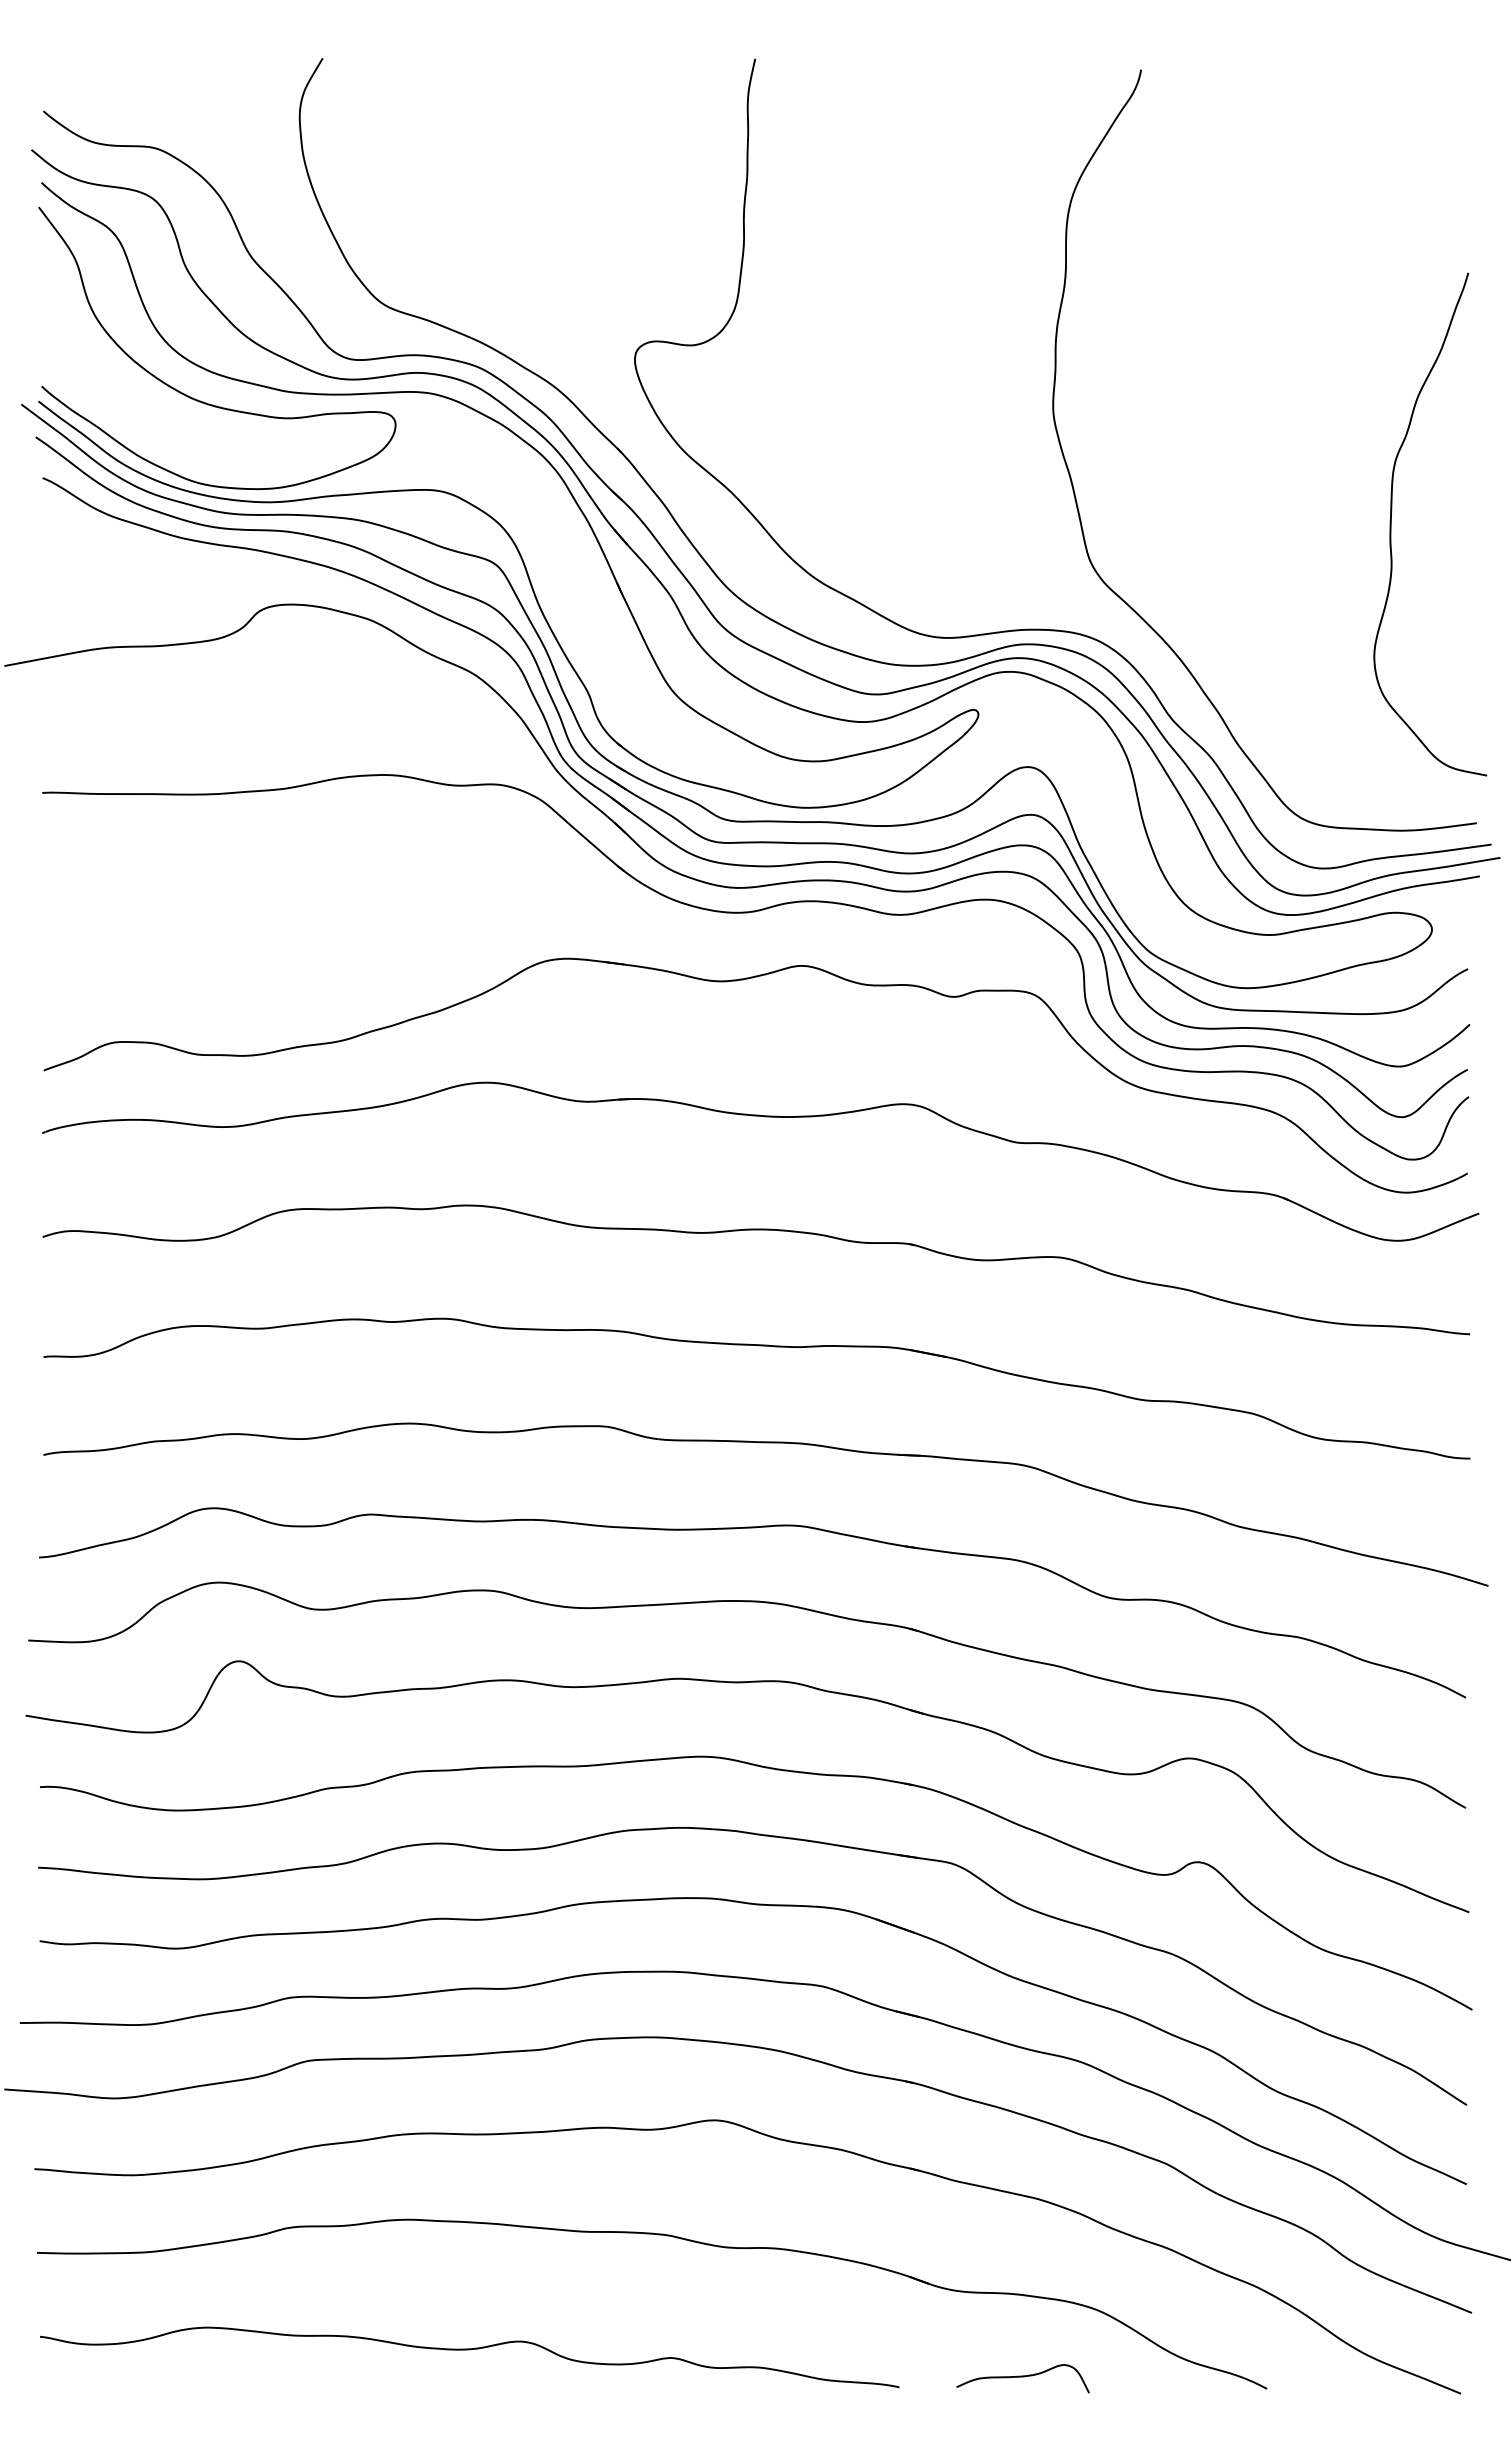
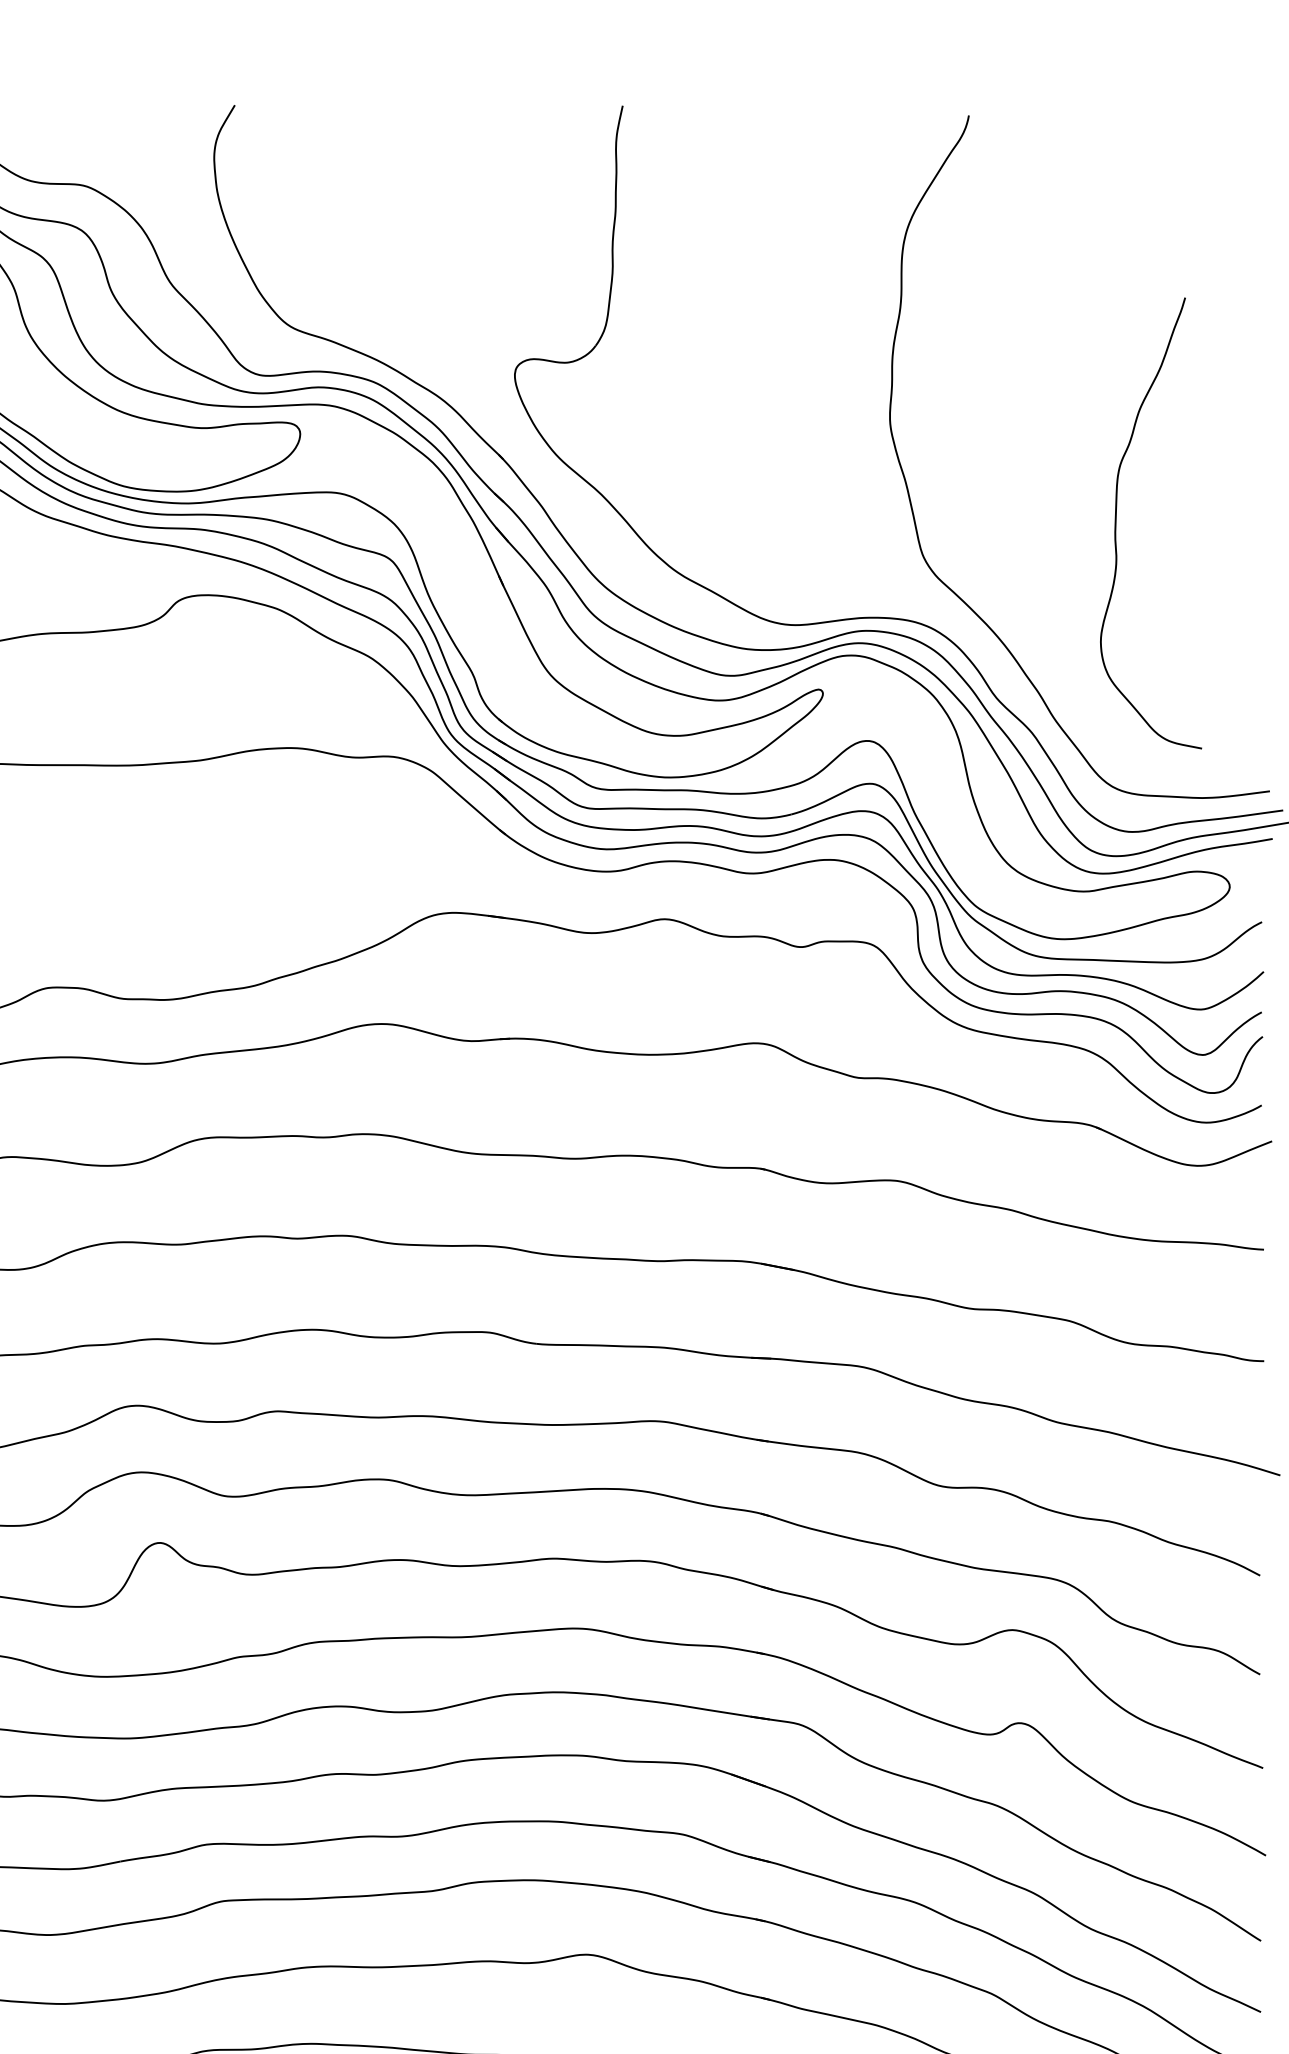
curve: (1391, 524) -> (1116, 523), moved

